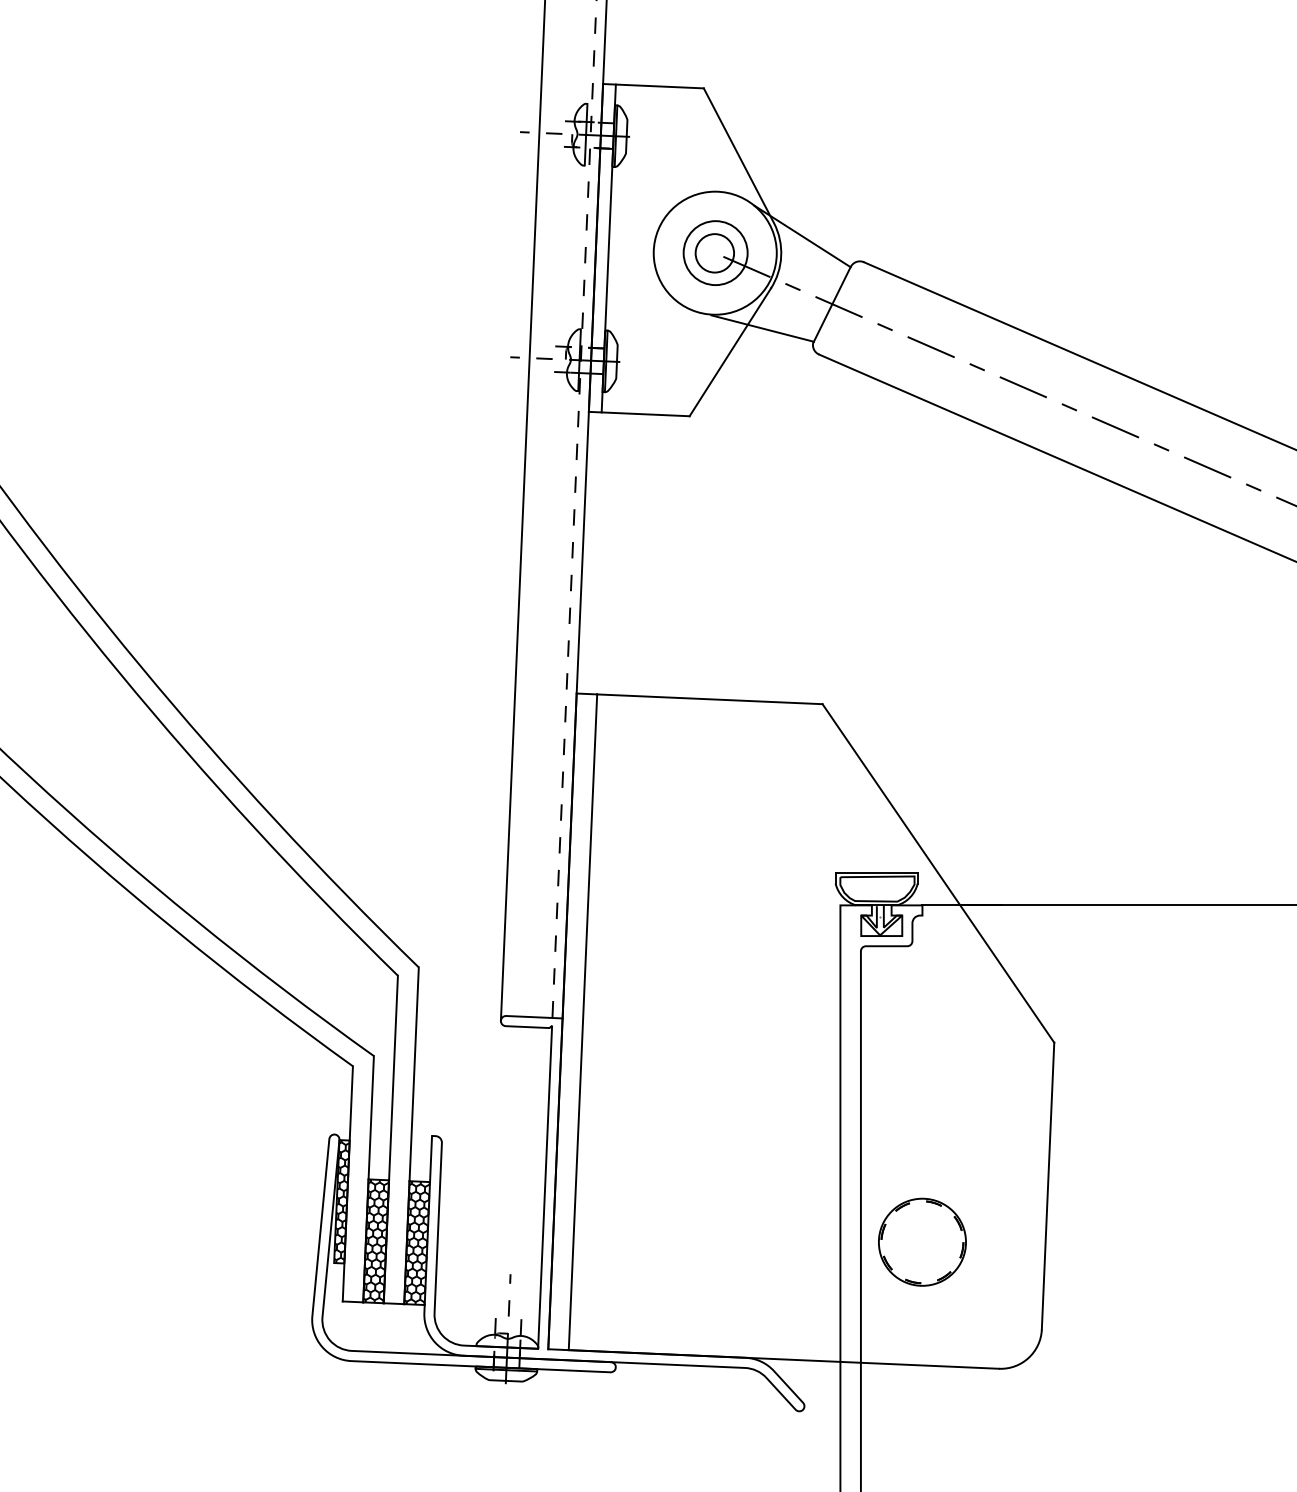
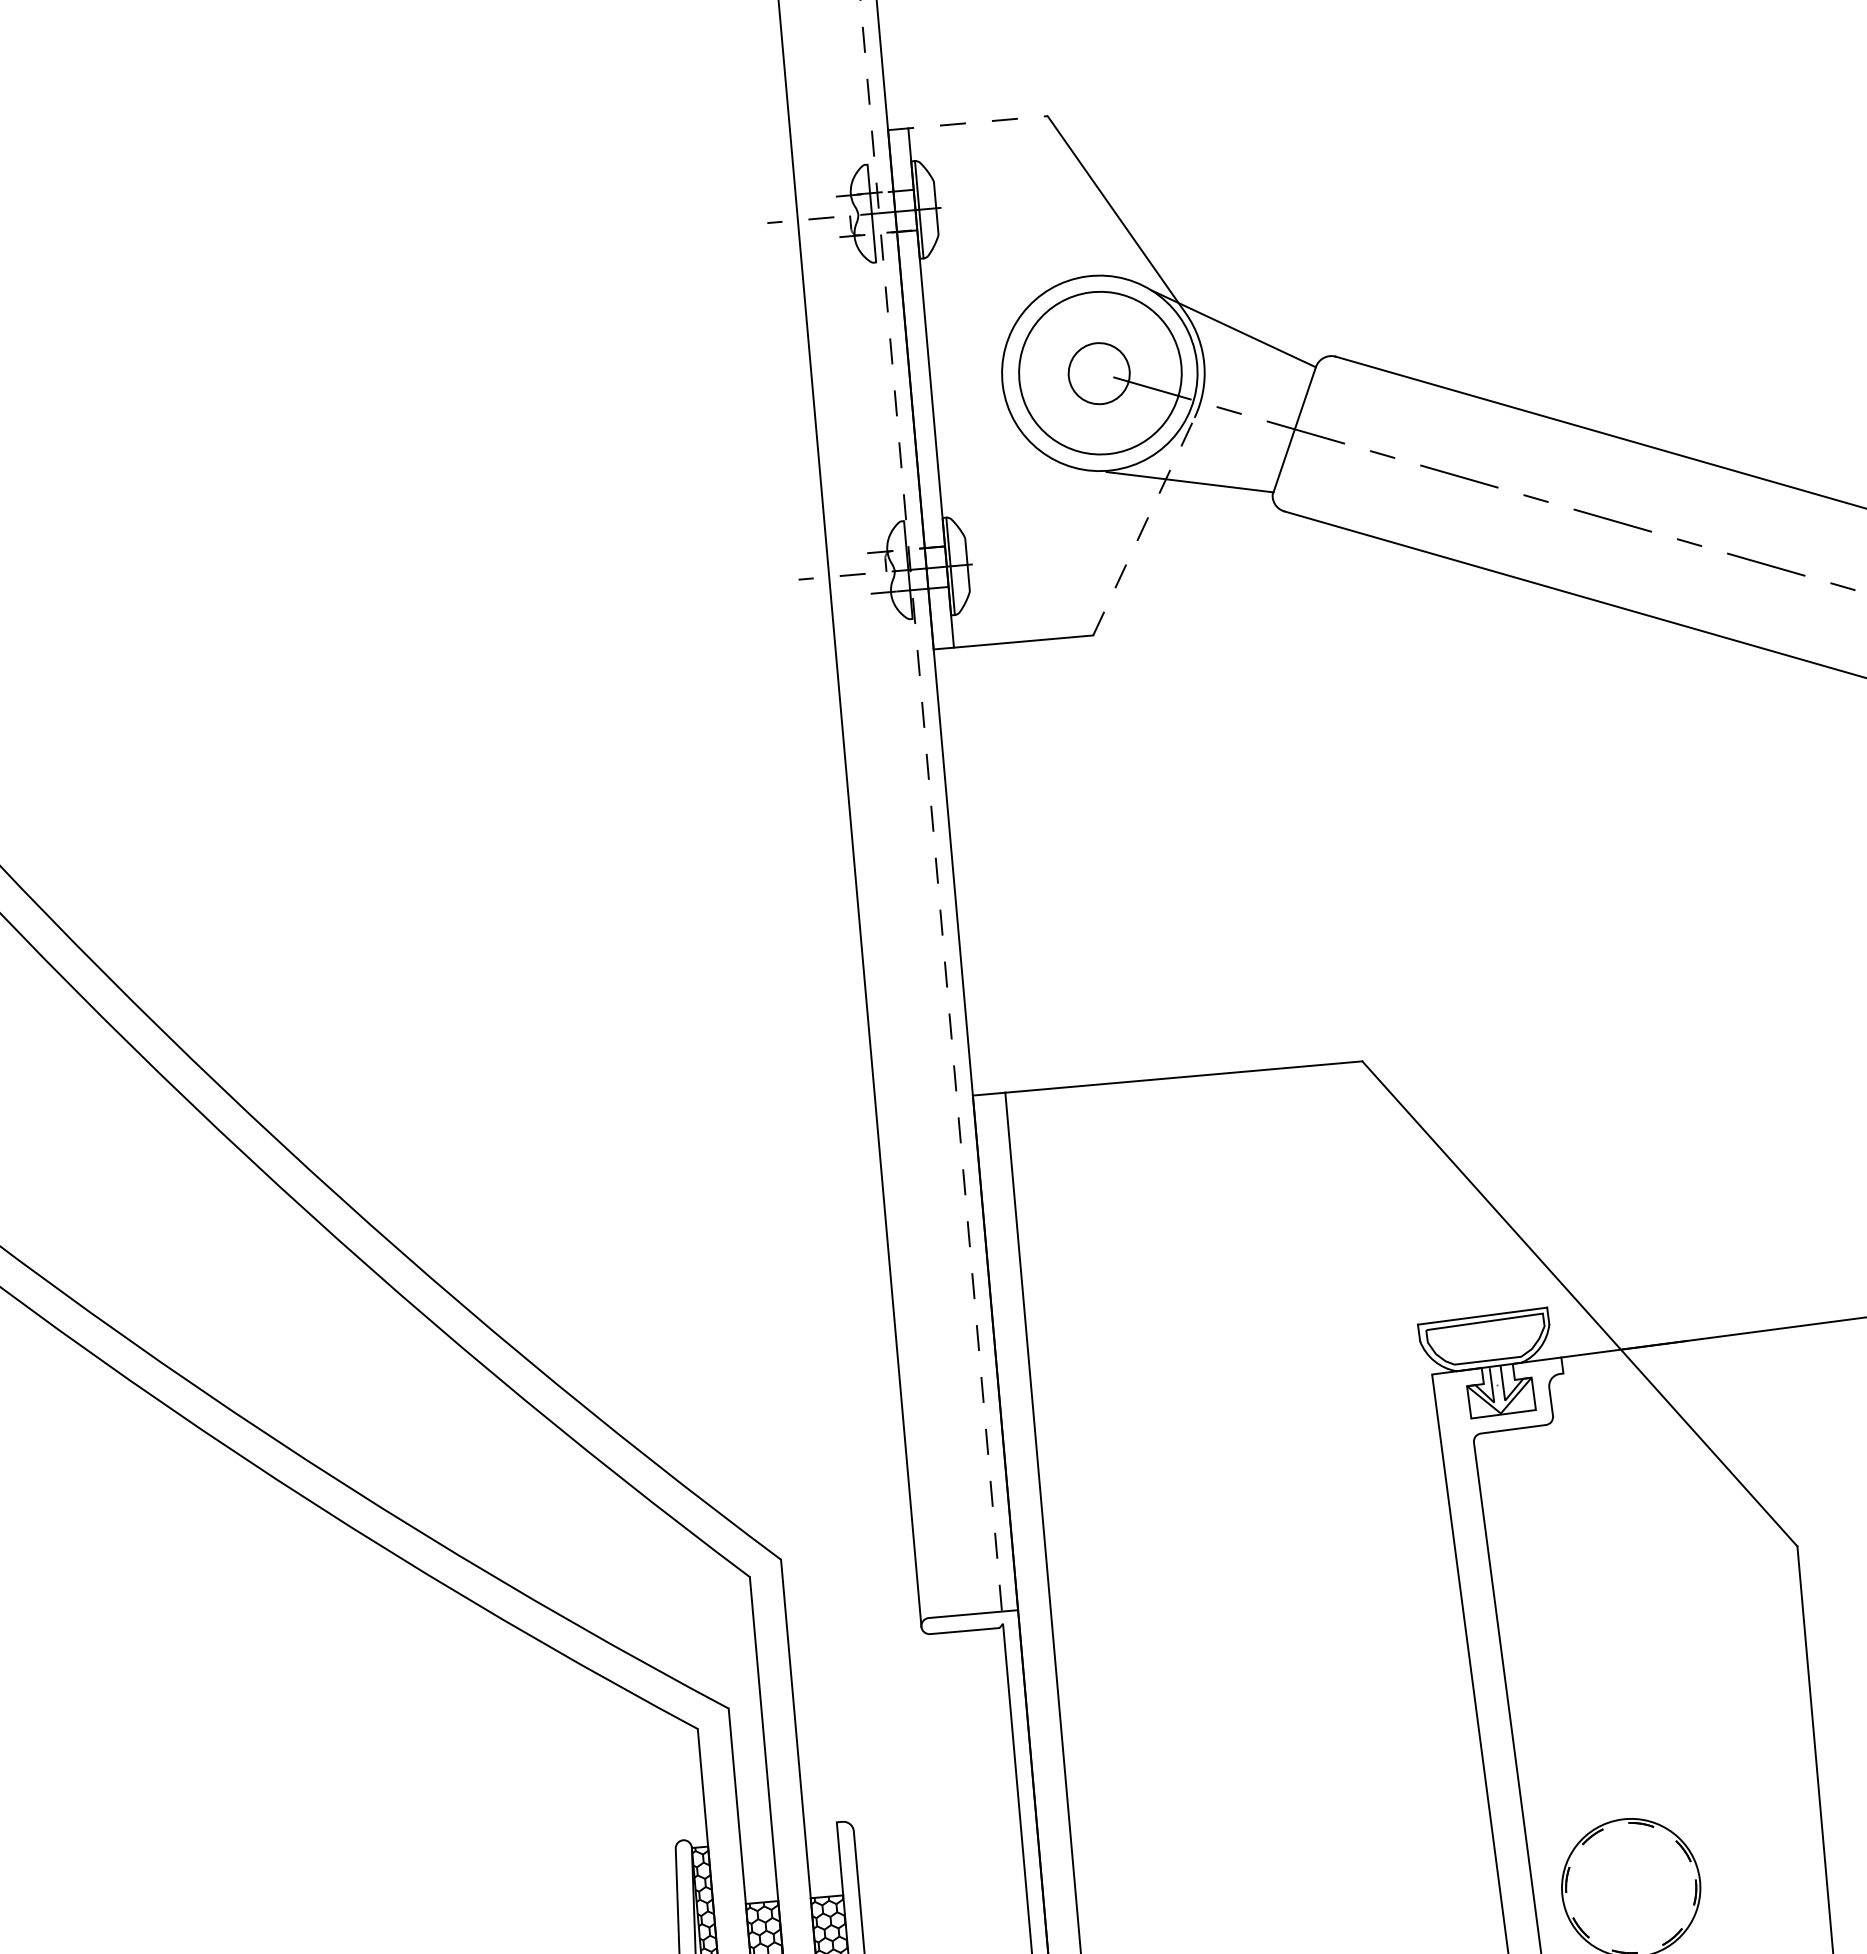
line: (653, 86) -> (967, 123), solid -> dashed
circle: (715, 253) -> (1100, 373), size x1.6
line: (730, 352) -> (1144, 526), solid -> dashed

